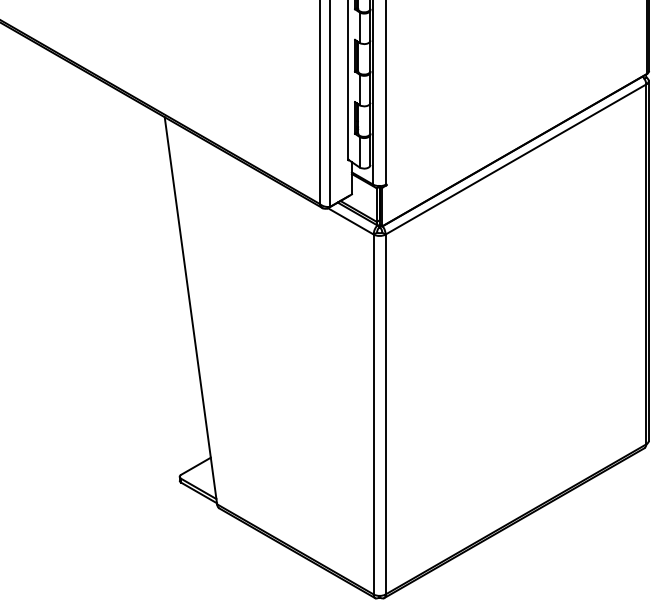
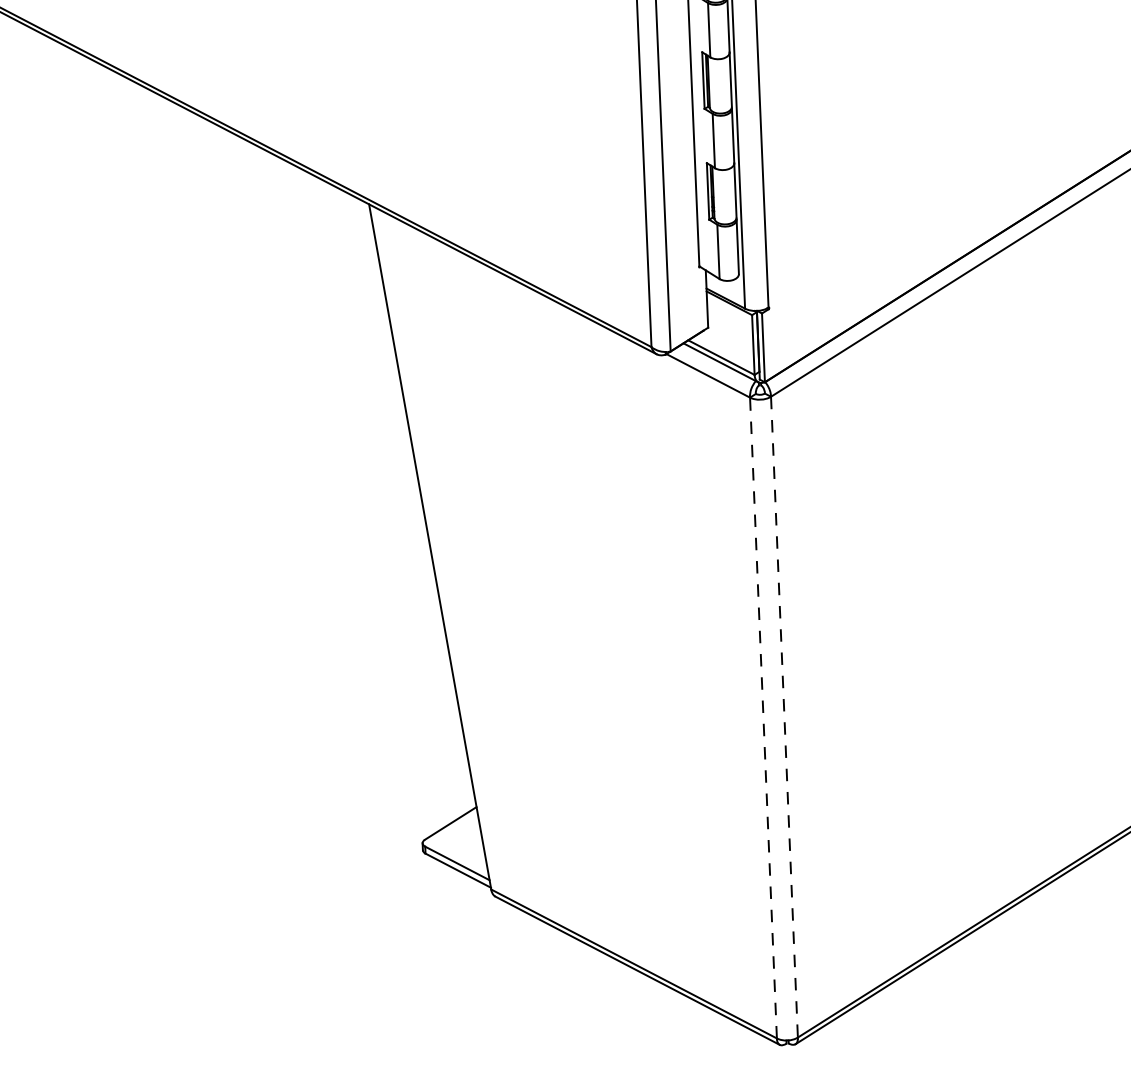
line: (373, 414) -> (762, 717), solid -> dashed
line: (385, 414) -> (784, 717), solid -> dashed

